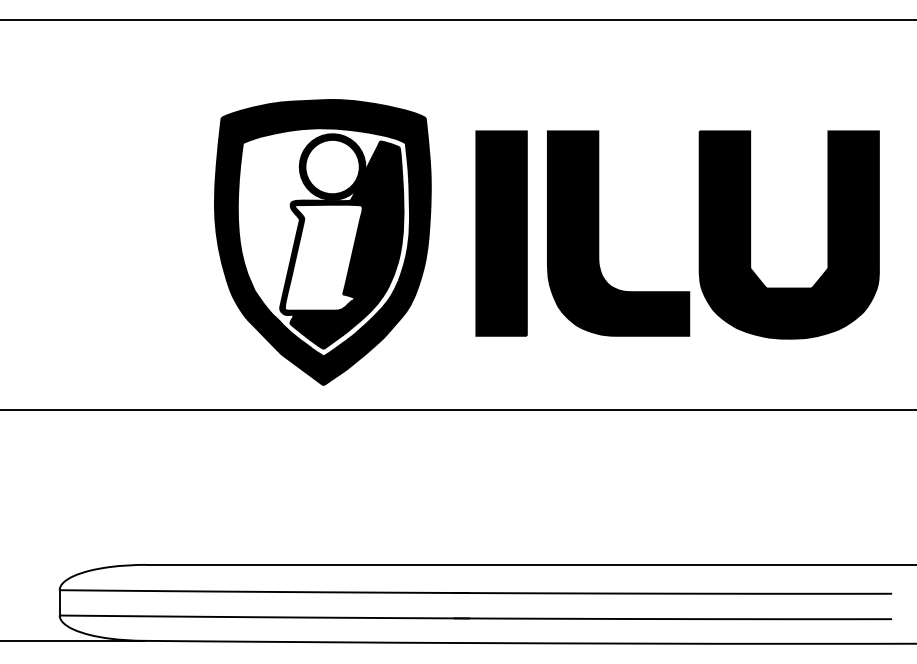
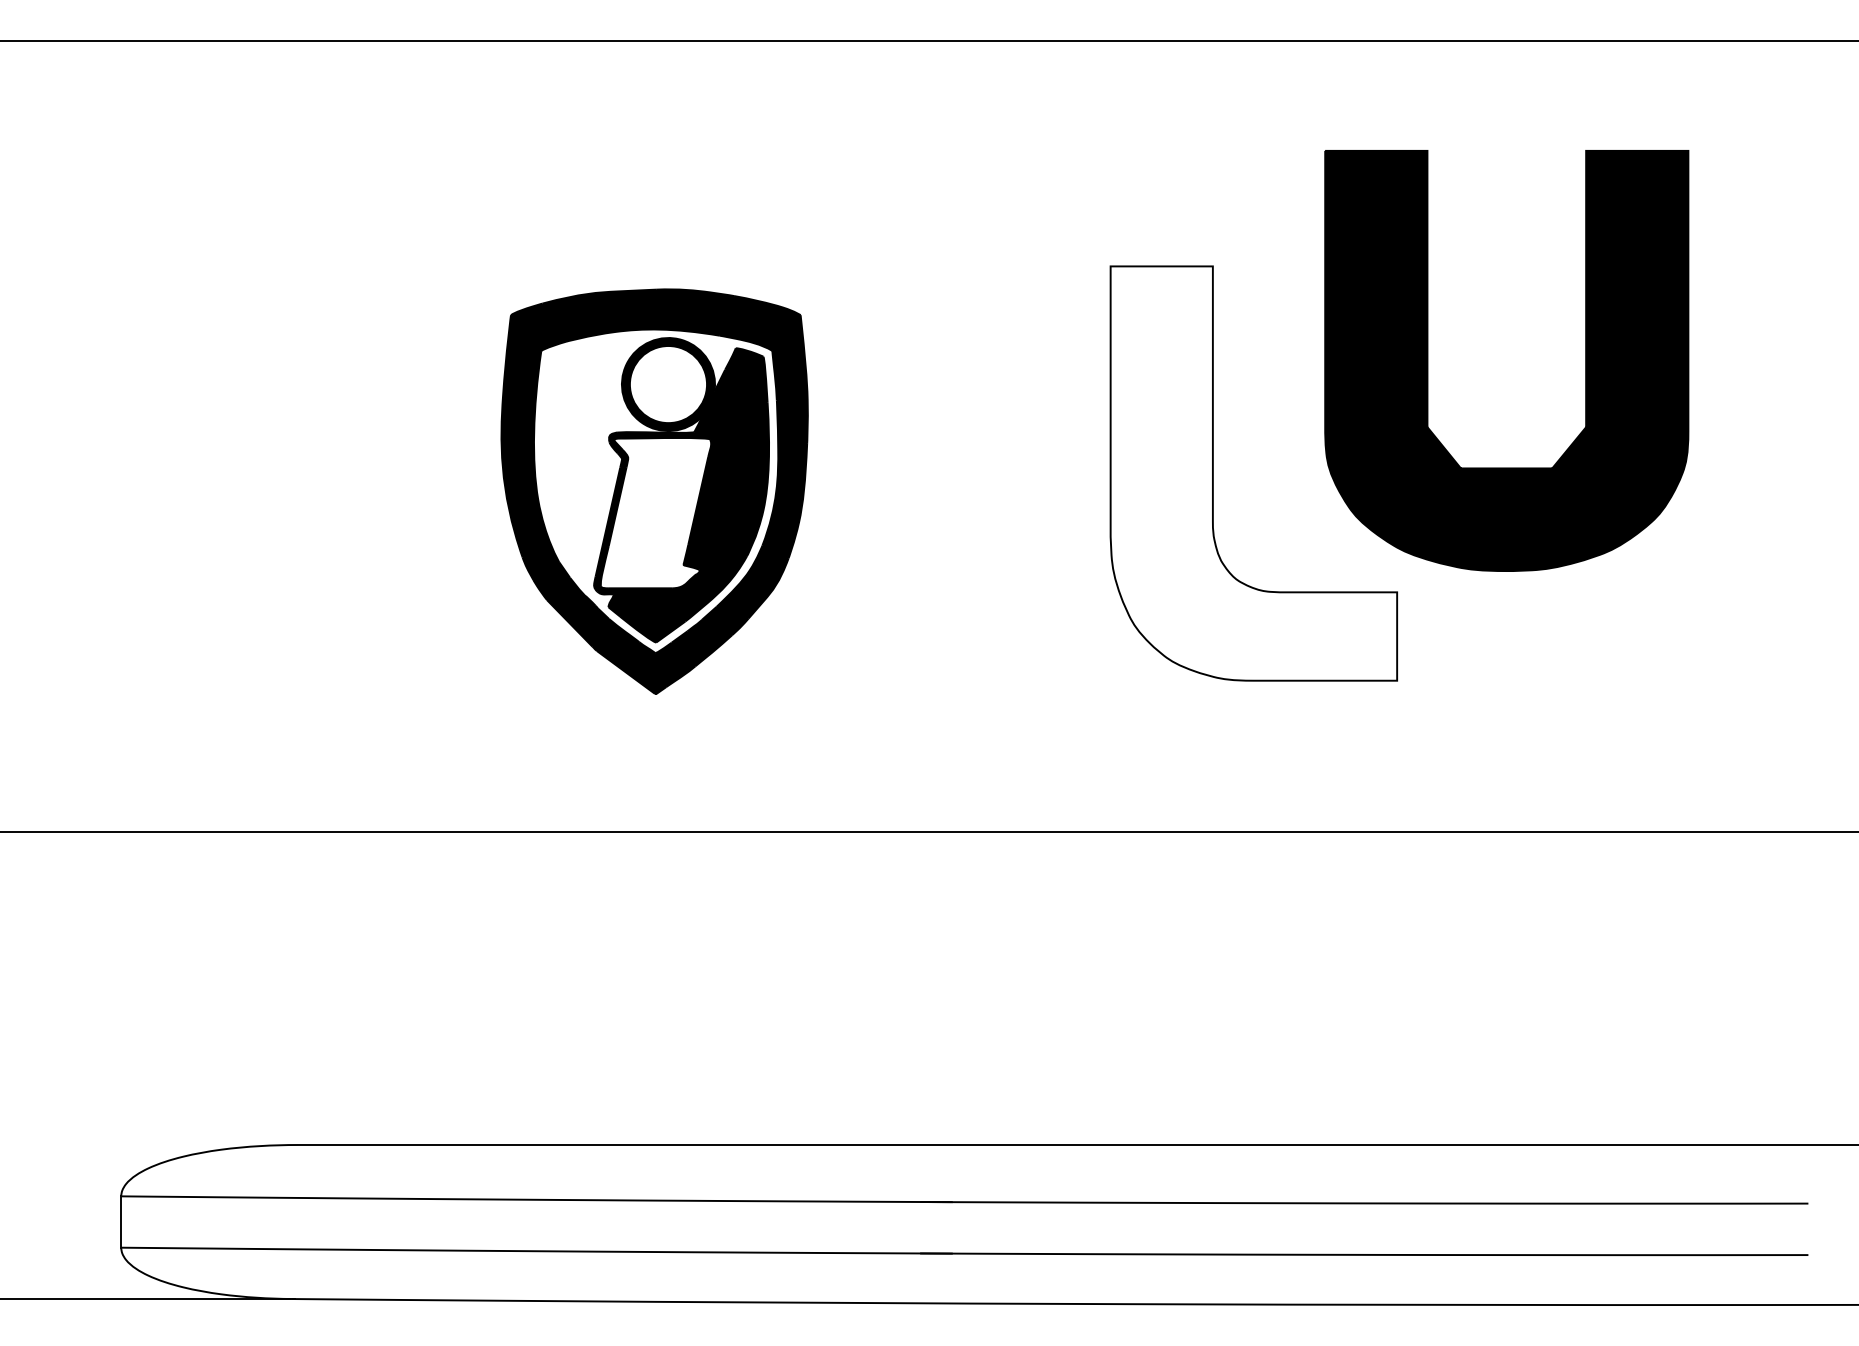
part: (501, 233) -> (1016, 473), removed
fill: (618, 233) -> (1253, 473), removed
part: (751, 234) -> (1430, 359), moved
part: (322, 242) -> (653, 491), size x0.7

